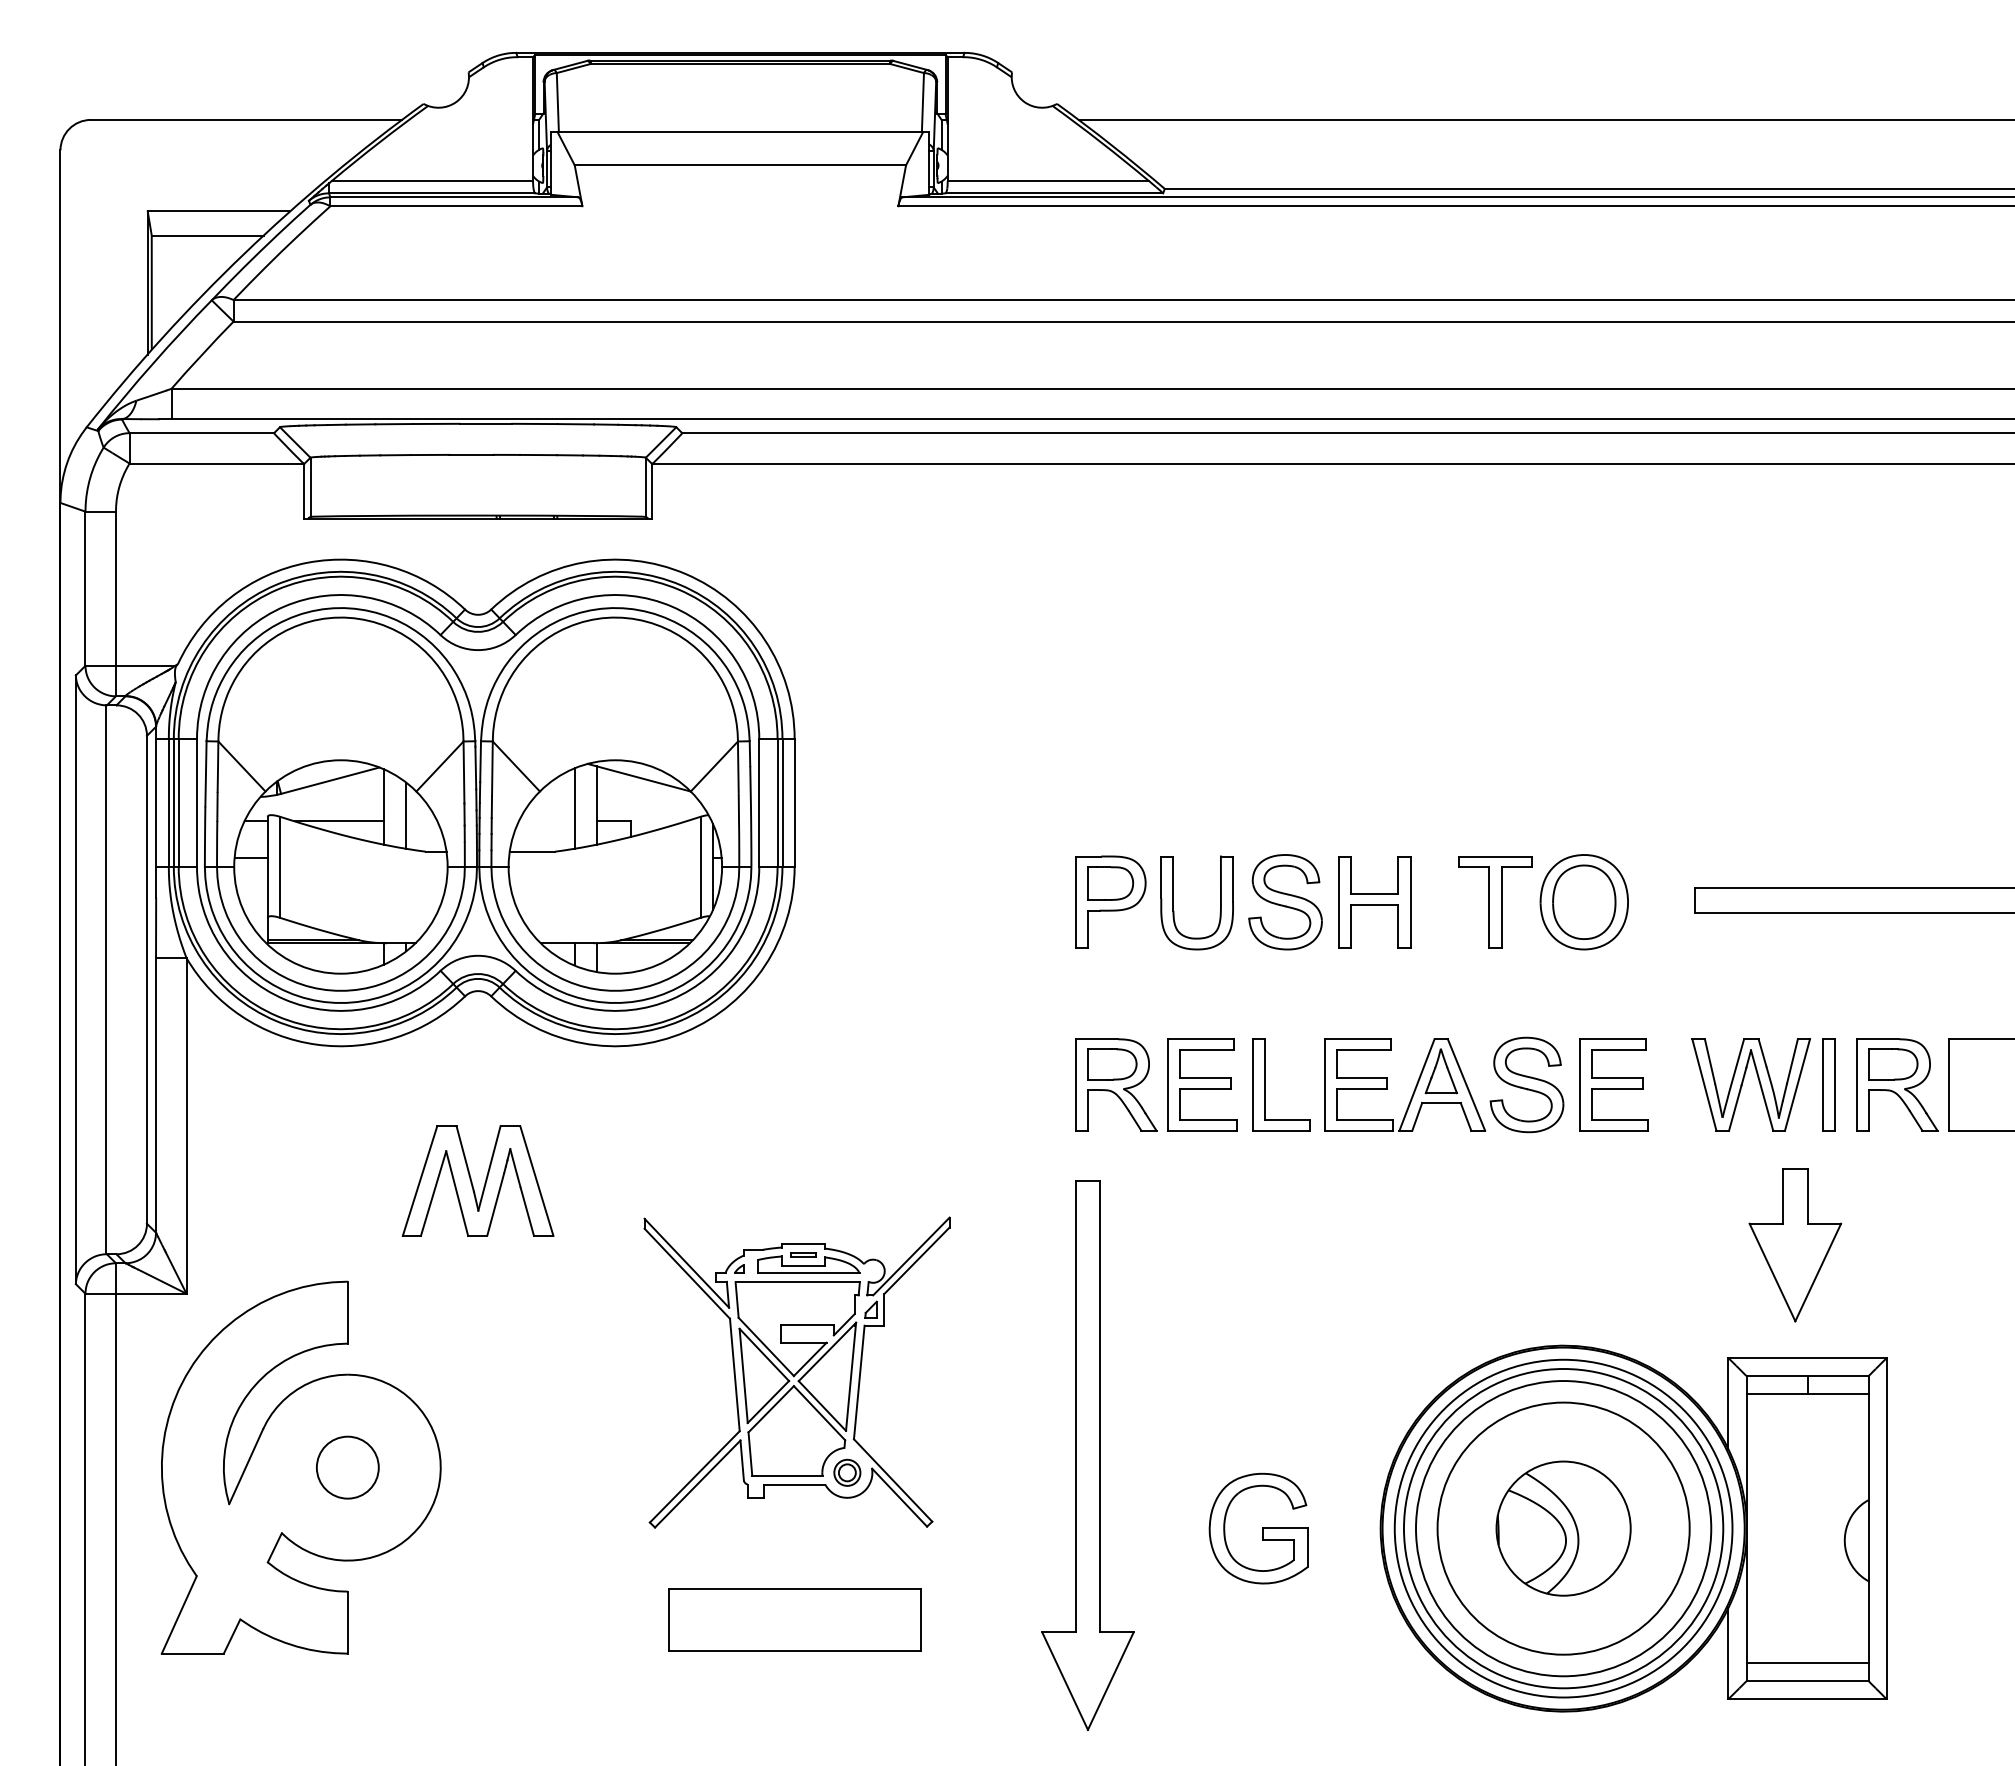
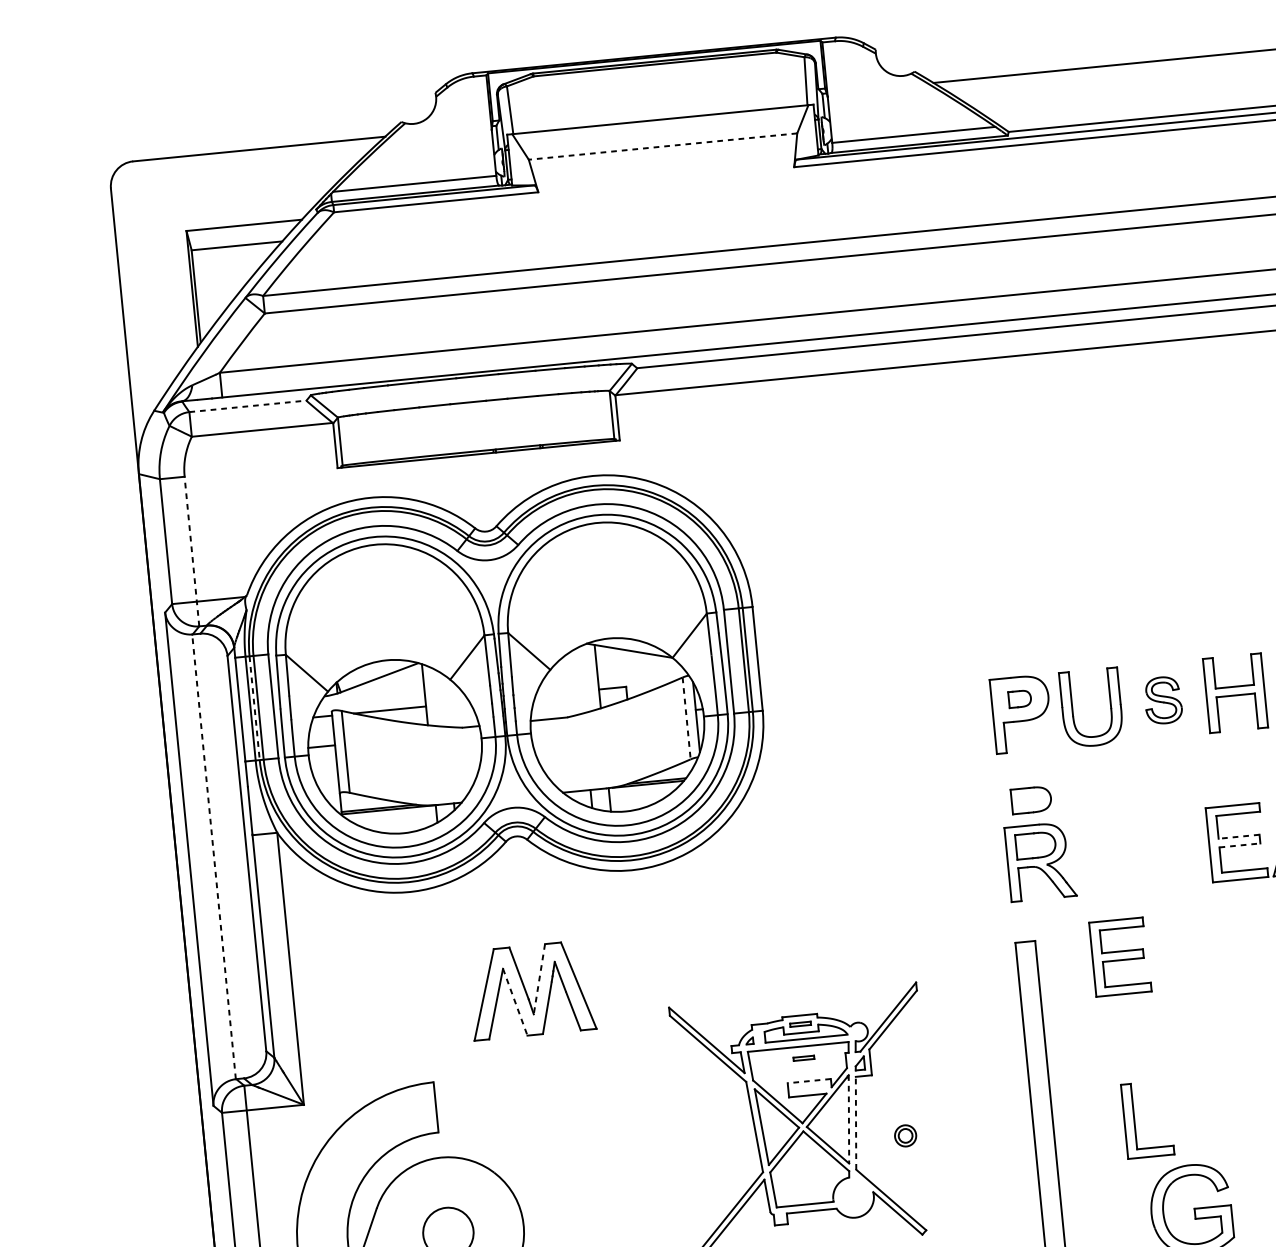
line: (740, 165) -> (663, 146), solid -> dashed
line: (202, 433) -> (248, 406), solid -> dashed
line: (115, 603) -> (191, 551), solid -> dashed
line: (173, 803) -> (254, 708), solid -> dashed
line: (574, 808) -> (579, 680), removed
line: (406, 815) -> (444, 699), removed
line: (700, 867) -> (686, 718), solid -> dashed
part: (1110, 883) -> (1019, 699), size x0.6
part: (1285, 902) -> (1163, 700), size x0.6
line: (106, 979) -> (214, 856), solid -> dashed
part: (1112, 1008) -> (1031, 800), added
line: (1361, 1078) -> (1238, 837), solid -> dashed
part: (1202, 1084) -> (1120, 956), moved
part: (1265, 1084) -> (1134, 1120), moved
line: (1362, 1088) -> (1240, 845), solid -> dashed
line: (489, 1168) -> (539, 979), solid -> dashed
line: (457, 1193) -> (515, 1002), solid -> dashed
part: (803, 1296) -> (804, 1058), added
line: (807, 1325) -> (809, 1081), solid -> dashed
line: (851, 1377) -> (849, 1119), solid -> dashed
line: (859, 1381) -> (856, 1122), solid -> dashed
part: (847, 1472) -> (905, 1135), moved

